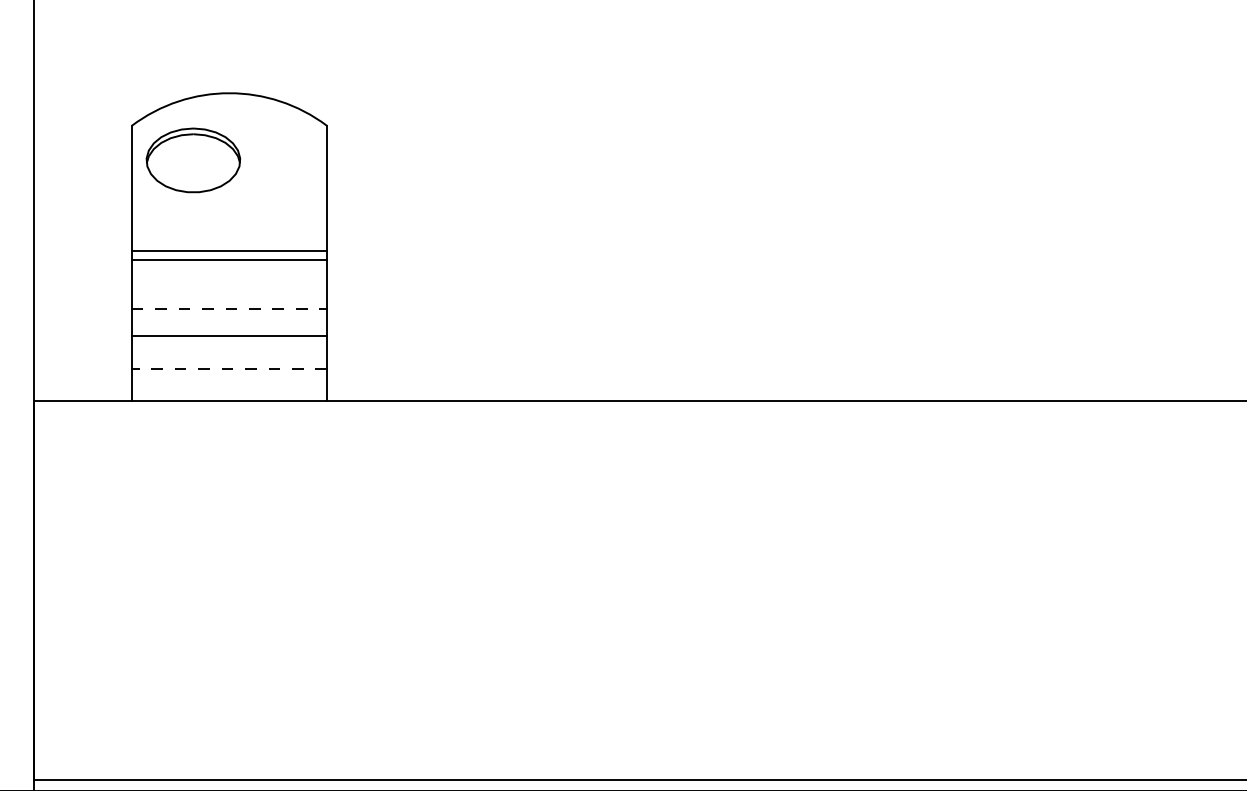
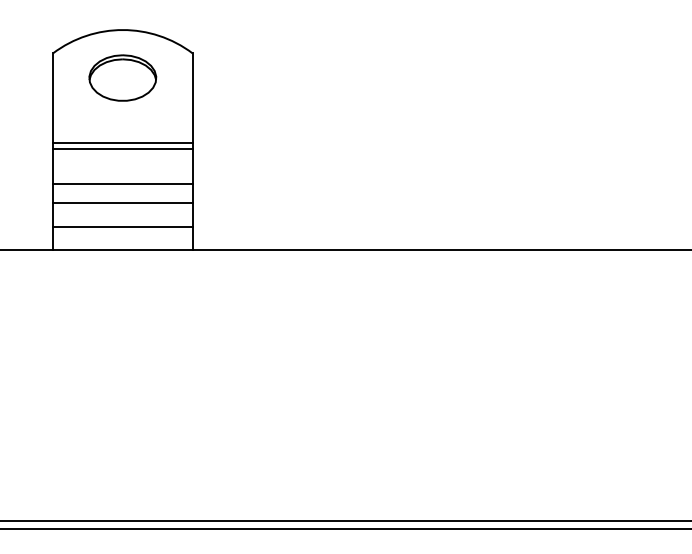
part: (193, 160) -> (122, 78), moved
line: (229, 308) -> (122, 183), dashed -> solid
line: (229, 368) -> (122, 226), dashed -> solid

